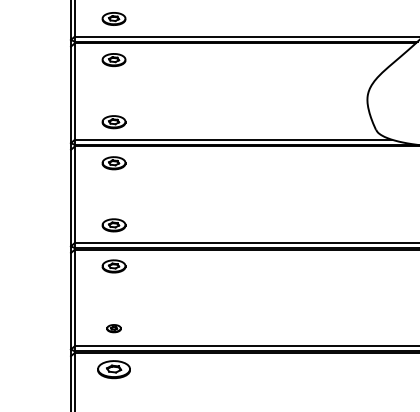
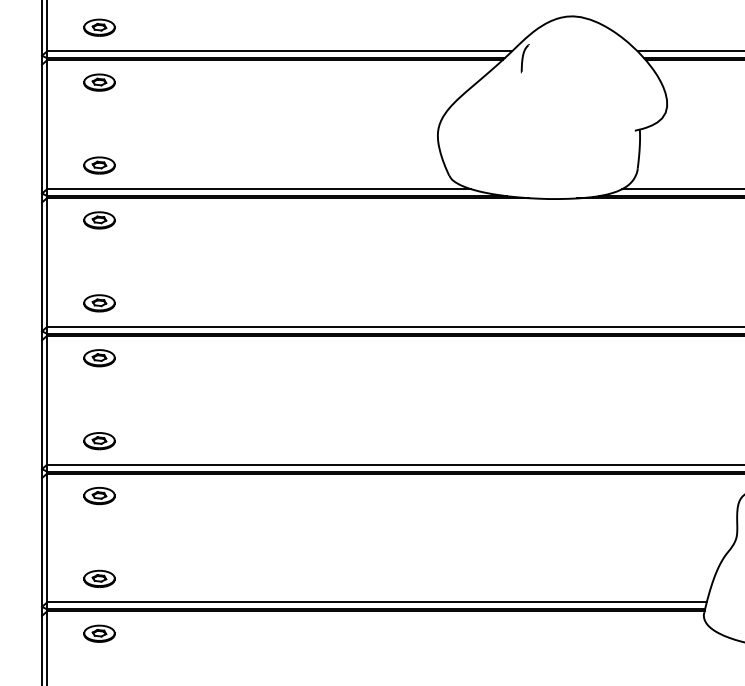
part: (114, 328) -> (99, 441), size x1.67
part: (114, 369) -> (99, 495), size x0.71

